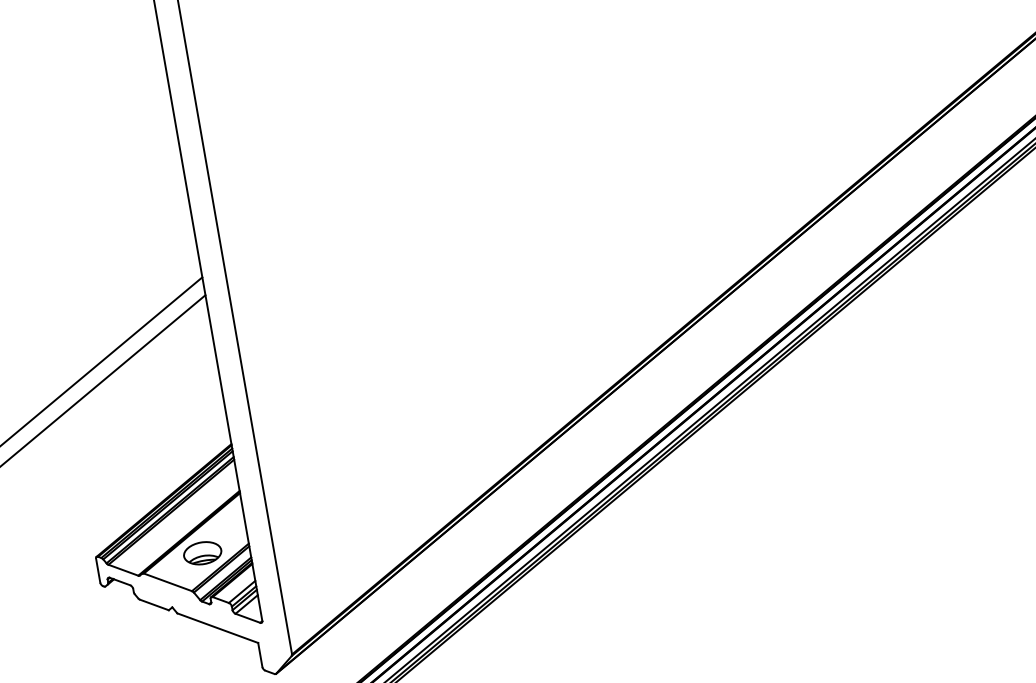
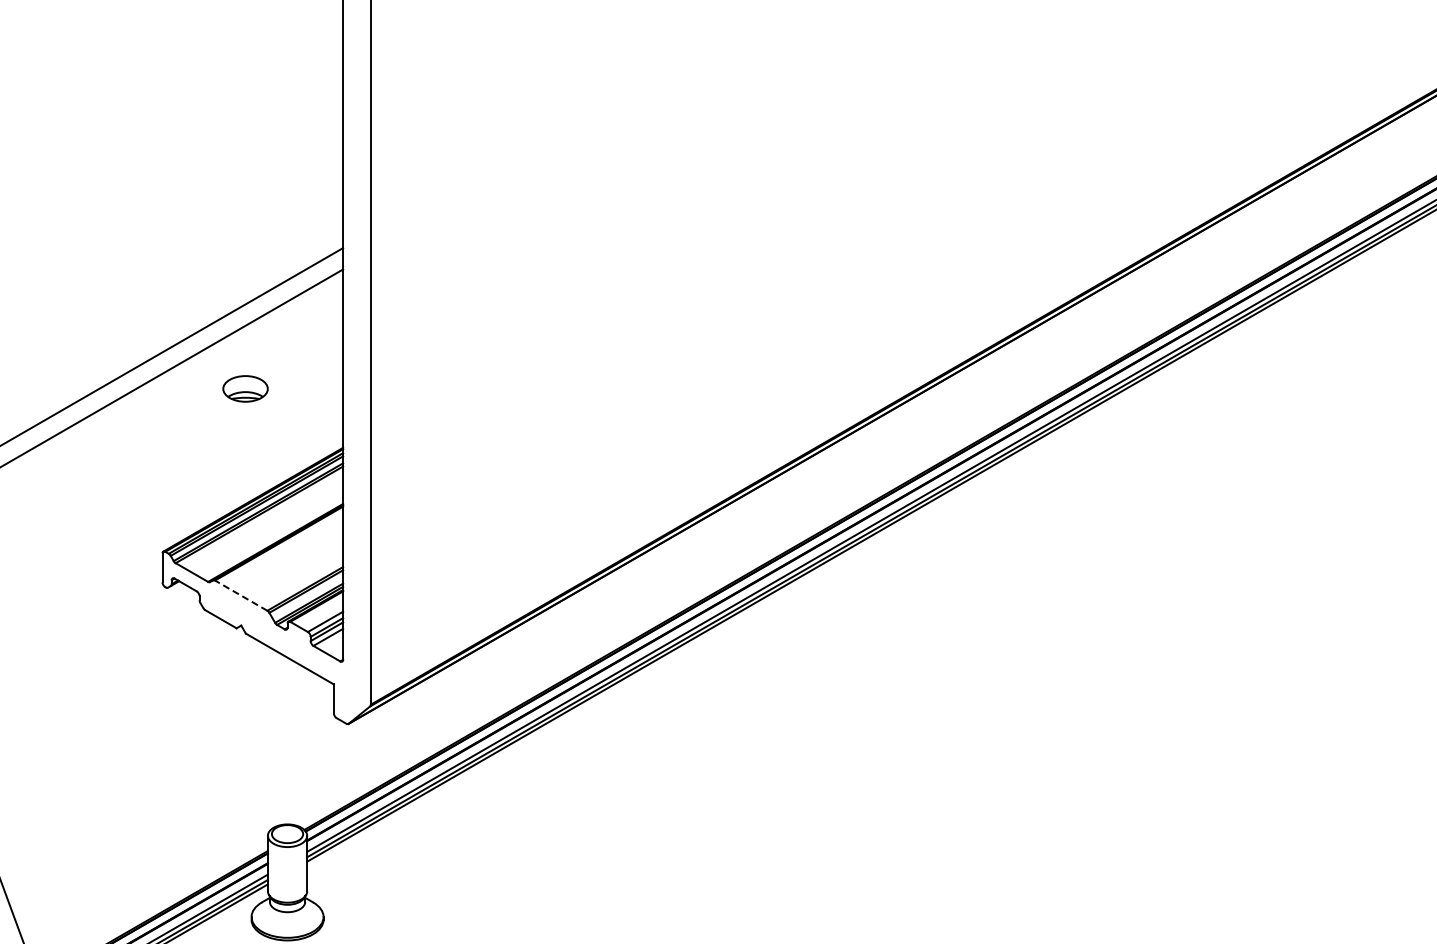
part: (202, 552) -> (245, 388), moved
line: (167, 582) -> (240, 595), solid -> dashed

